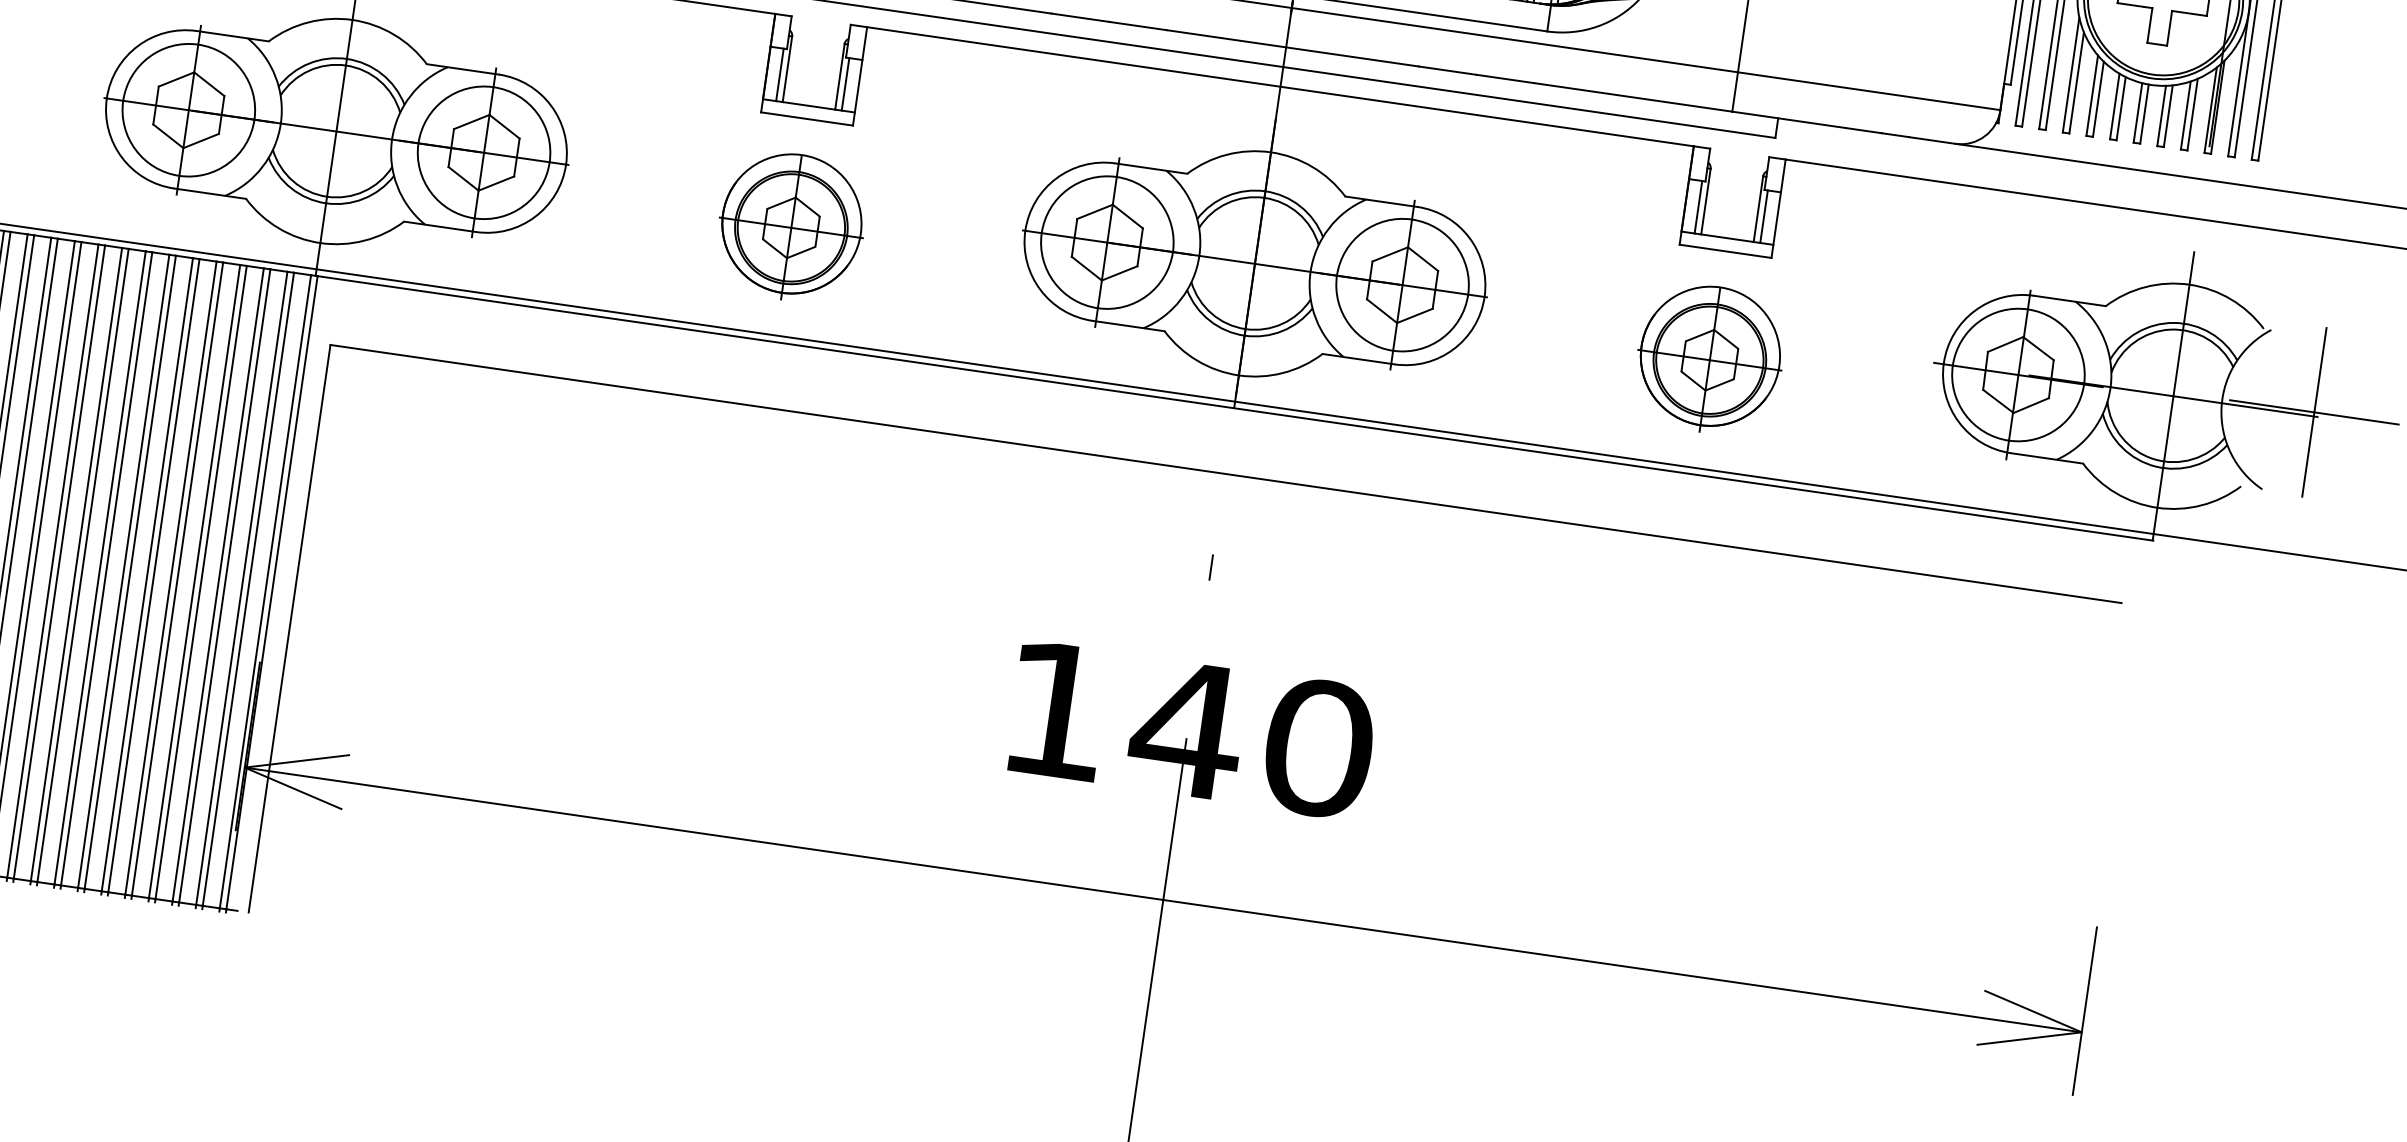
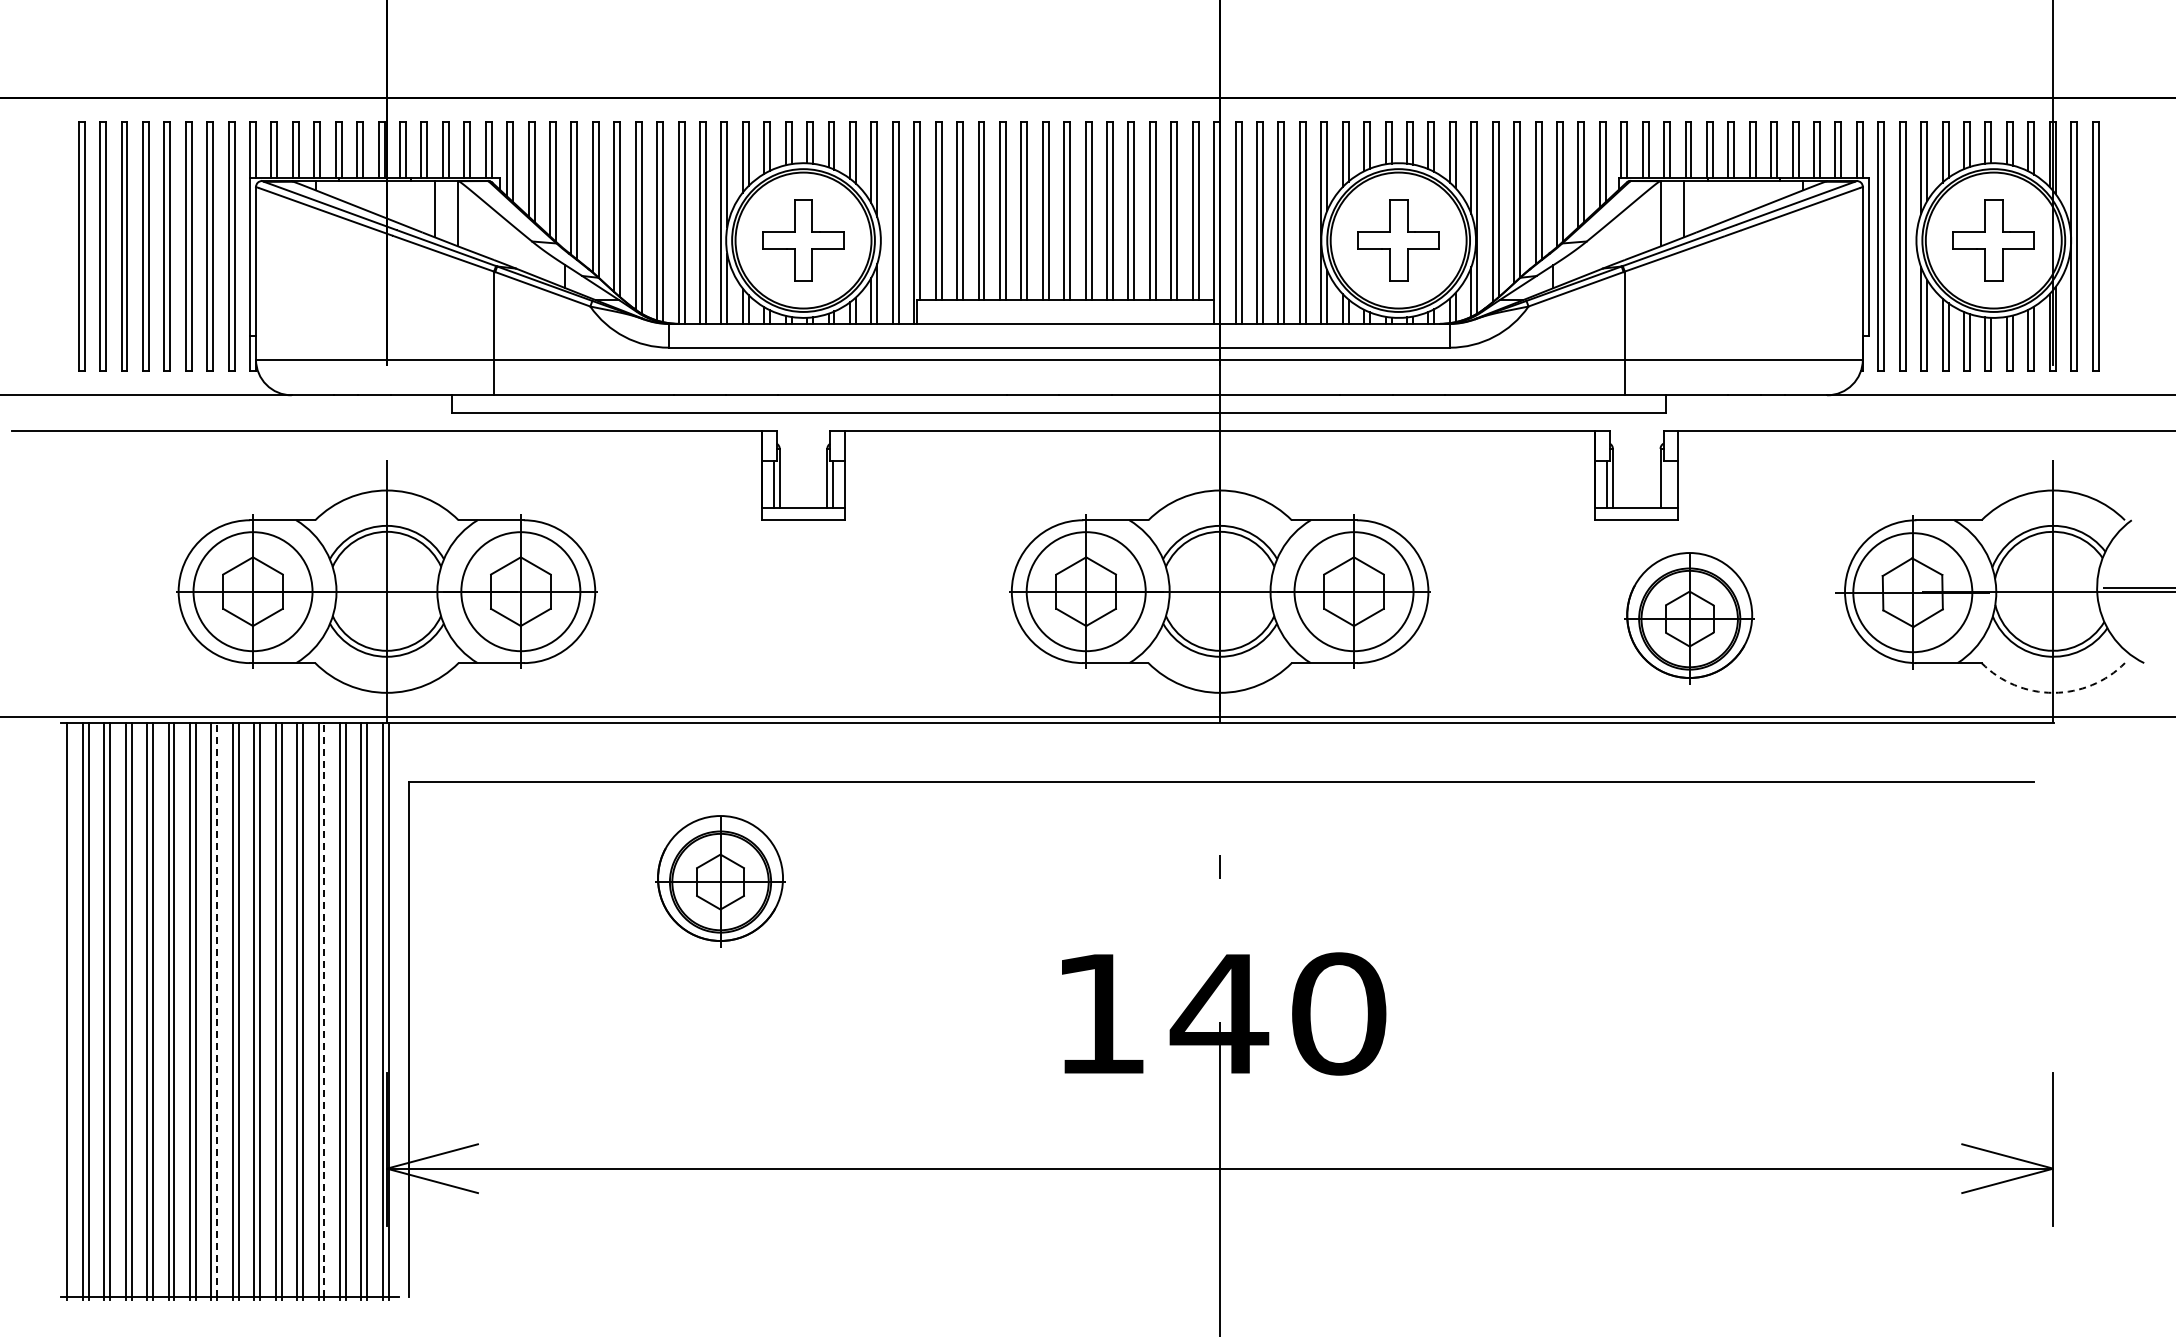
line: (1764, 216) -> (1666, 484), removed
part: (791, 227) -> (720, 881), moved
part: (1709, 359) -> (1689, 618), moved
arc: (2157, 507) -> (2053, 692), solid -> dashed
line: (83, 565) -> (217, 1009), solid -> dashed
line: (201, 582) -> (324, 1009), solid -> dashed

